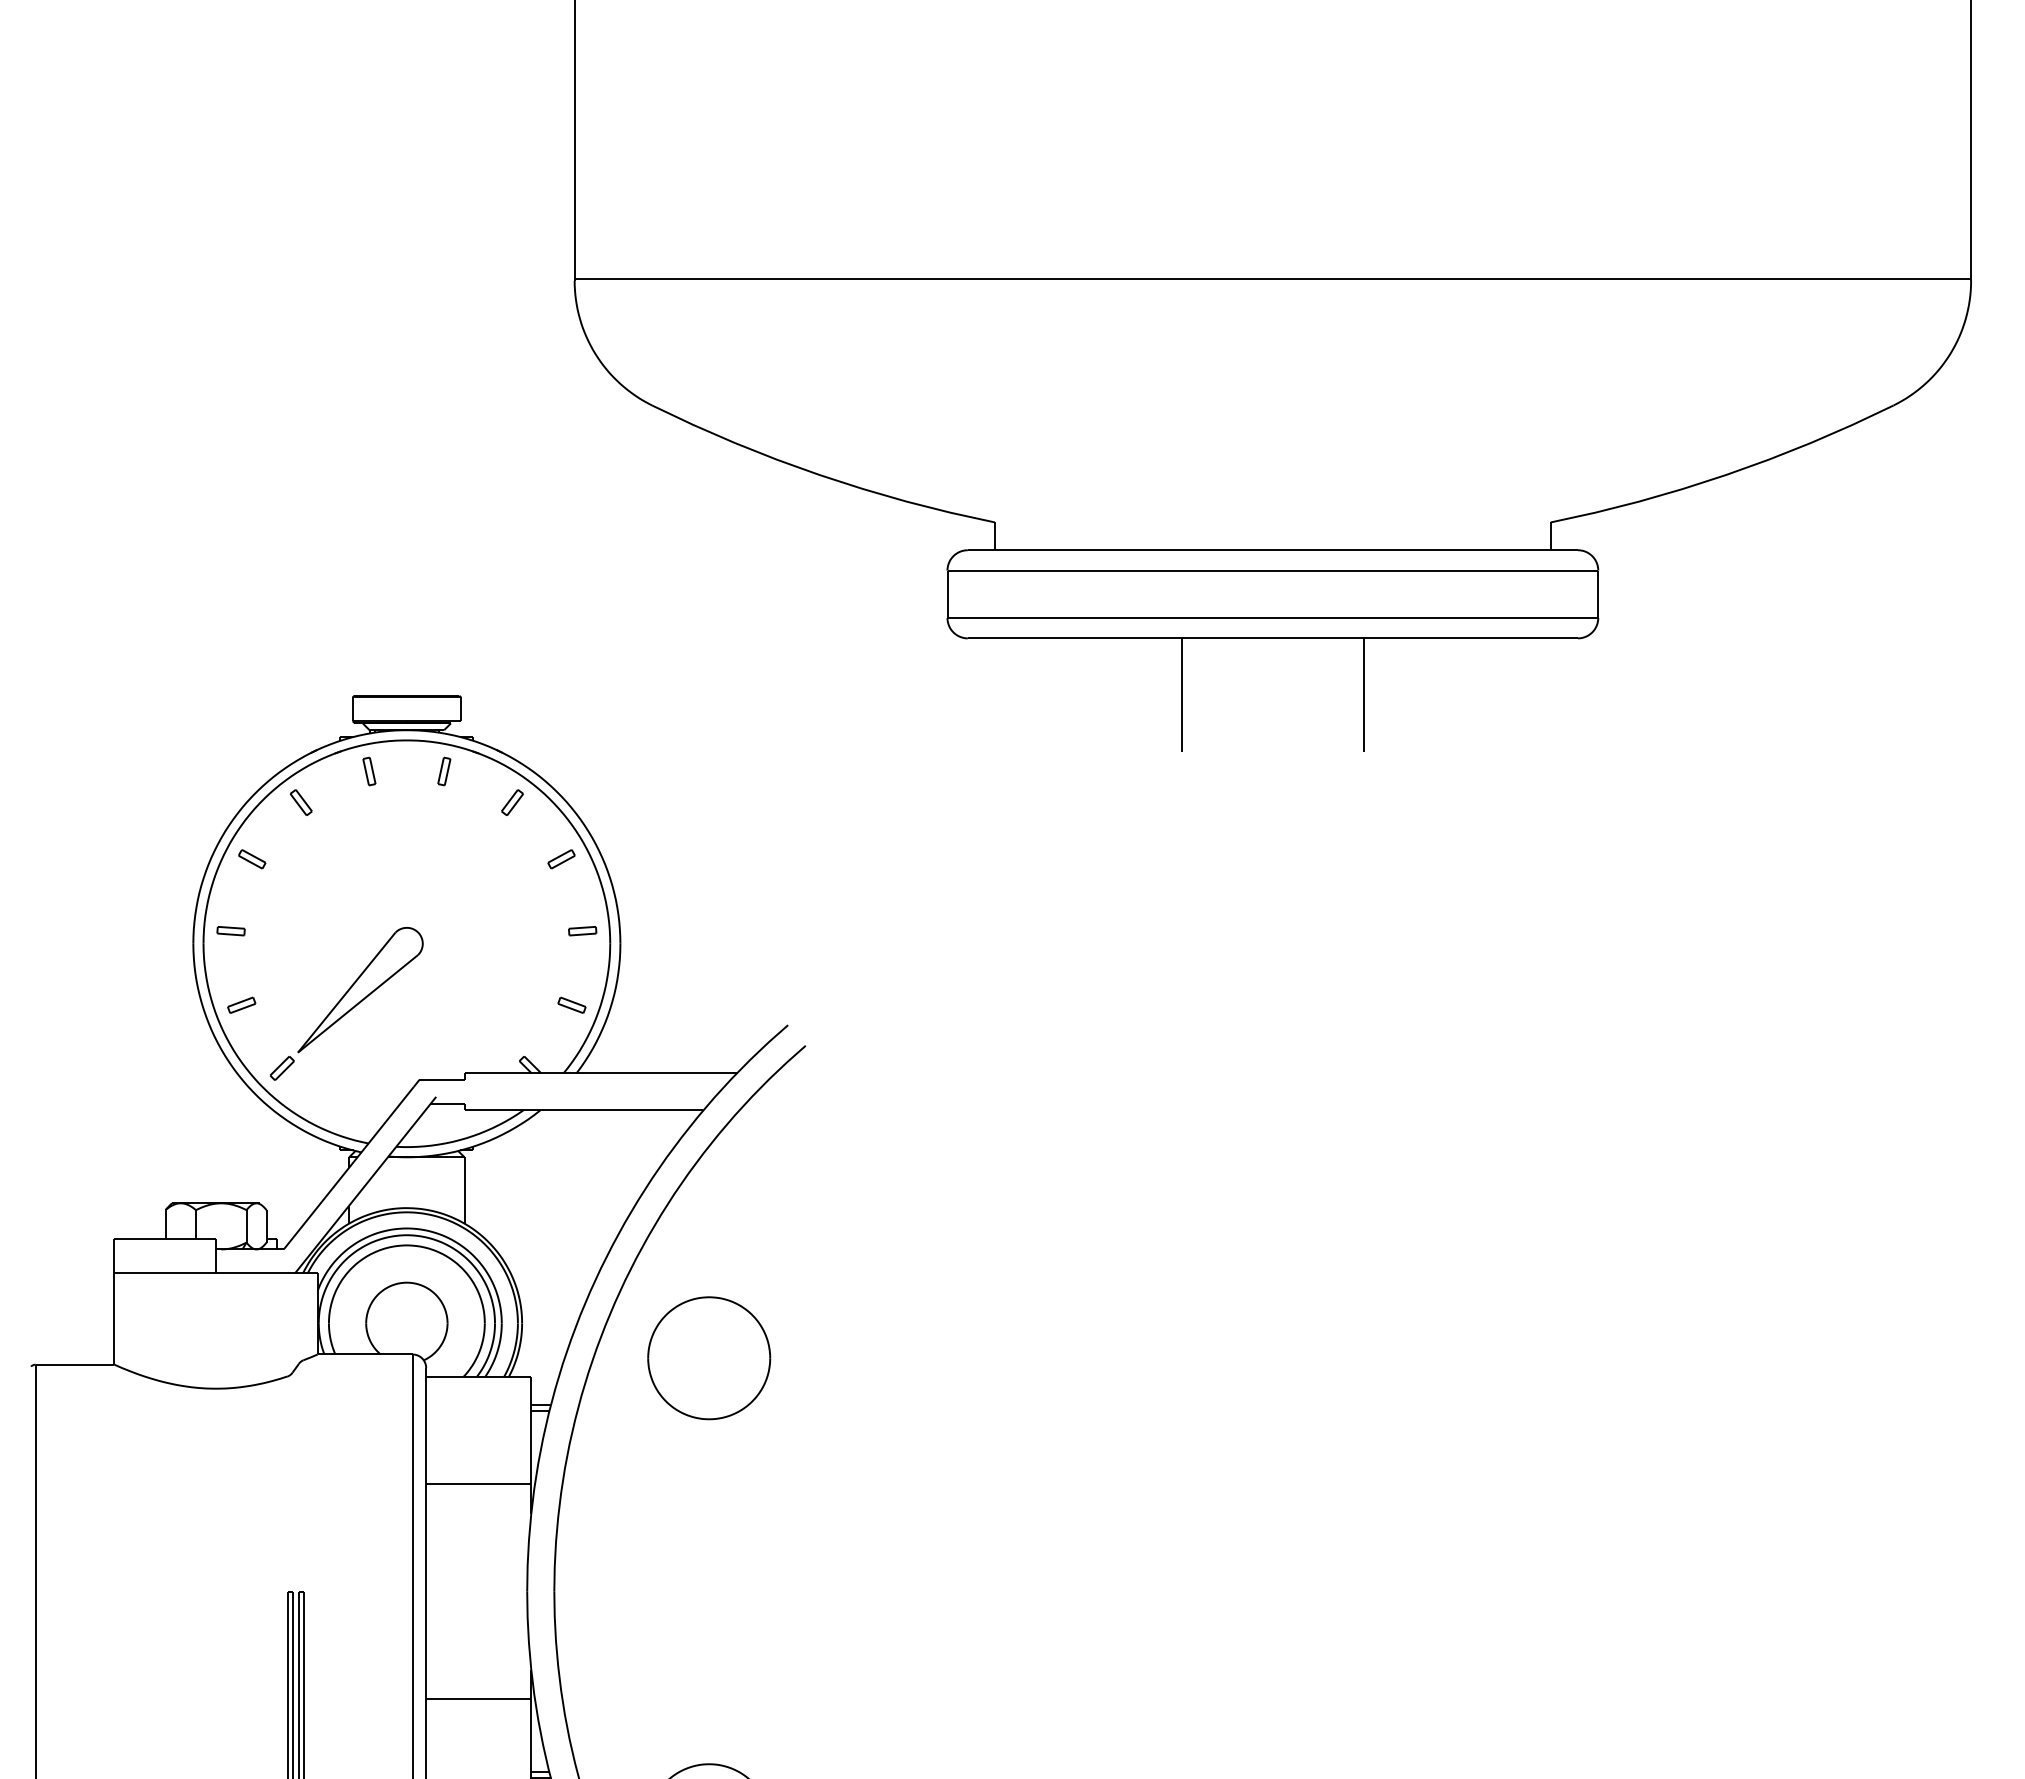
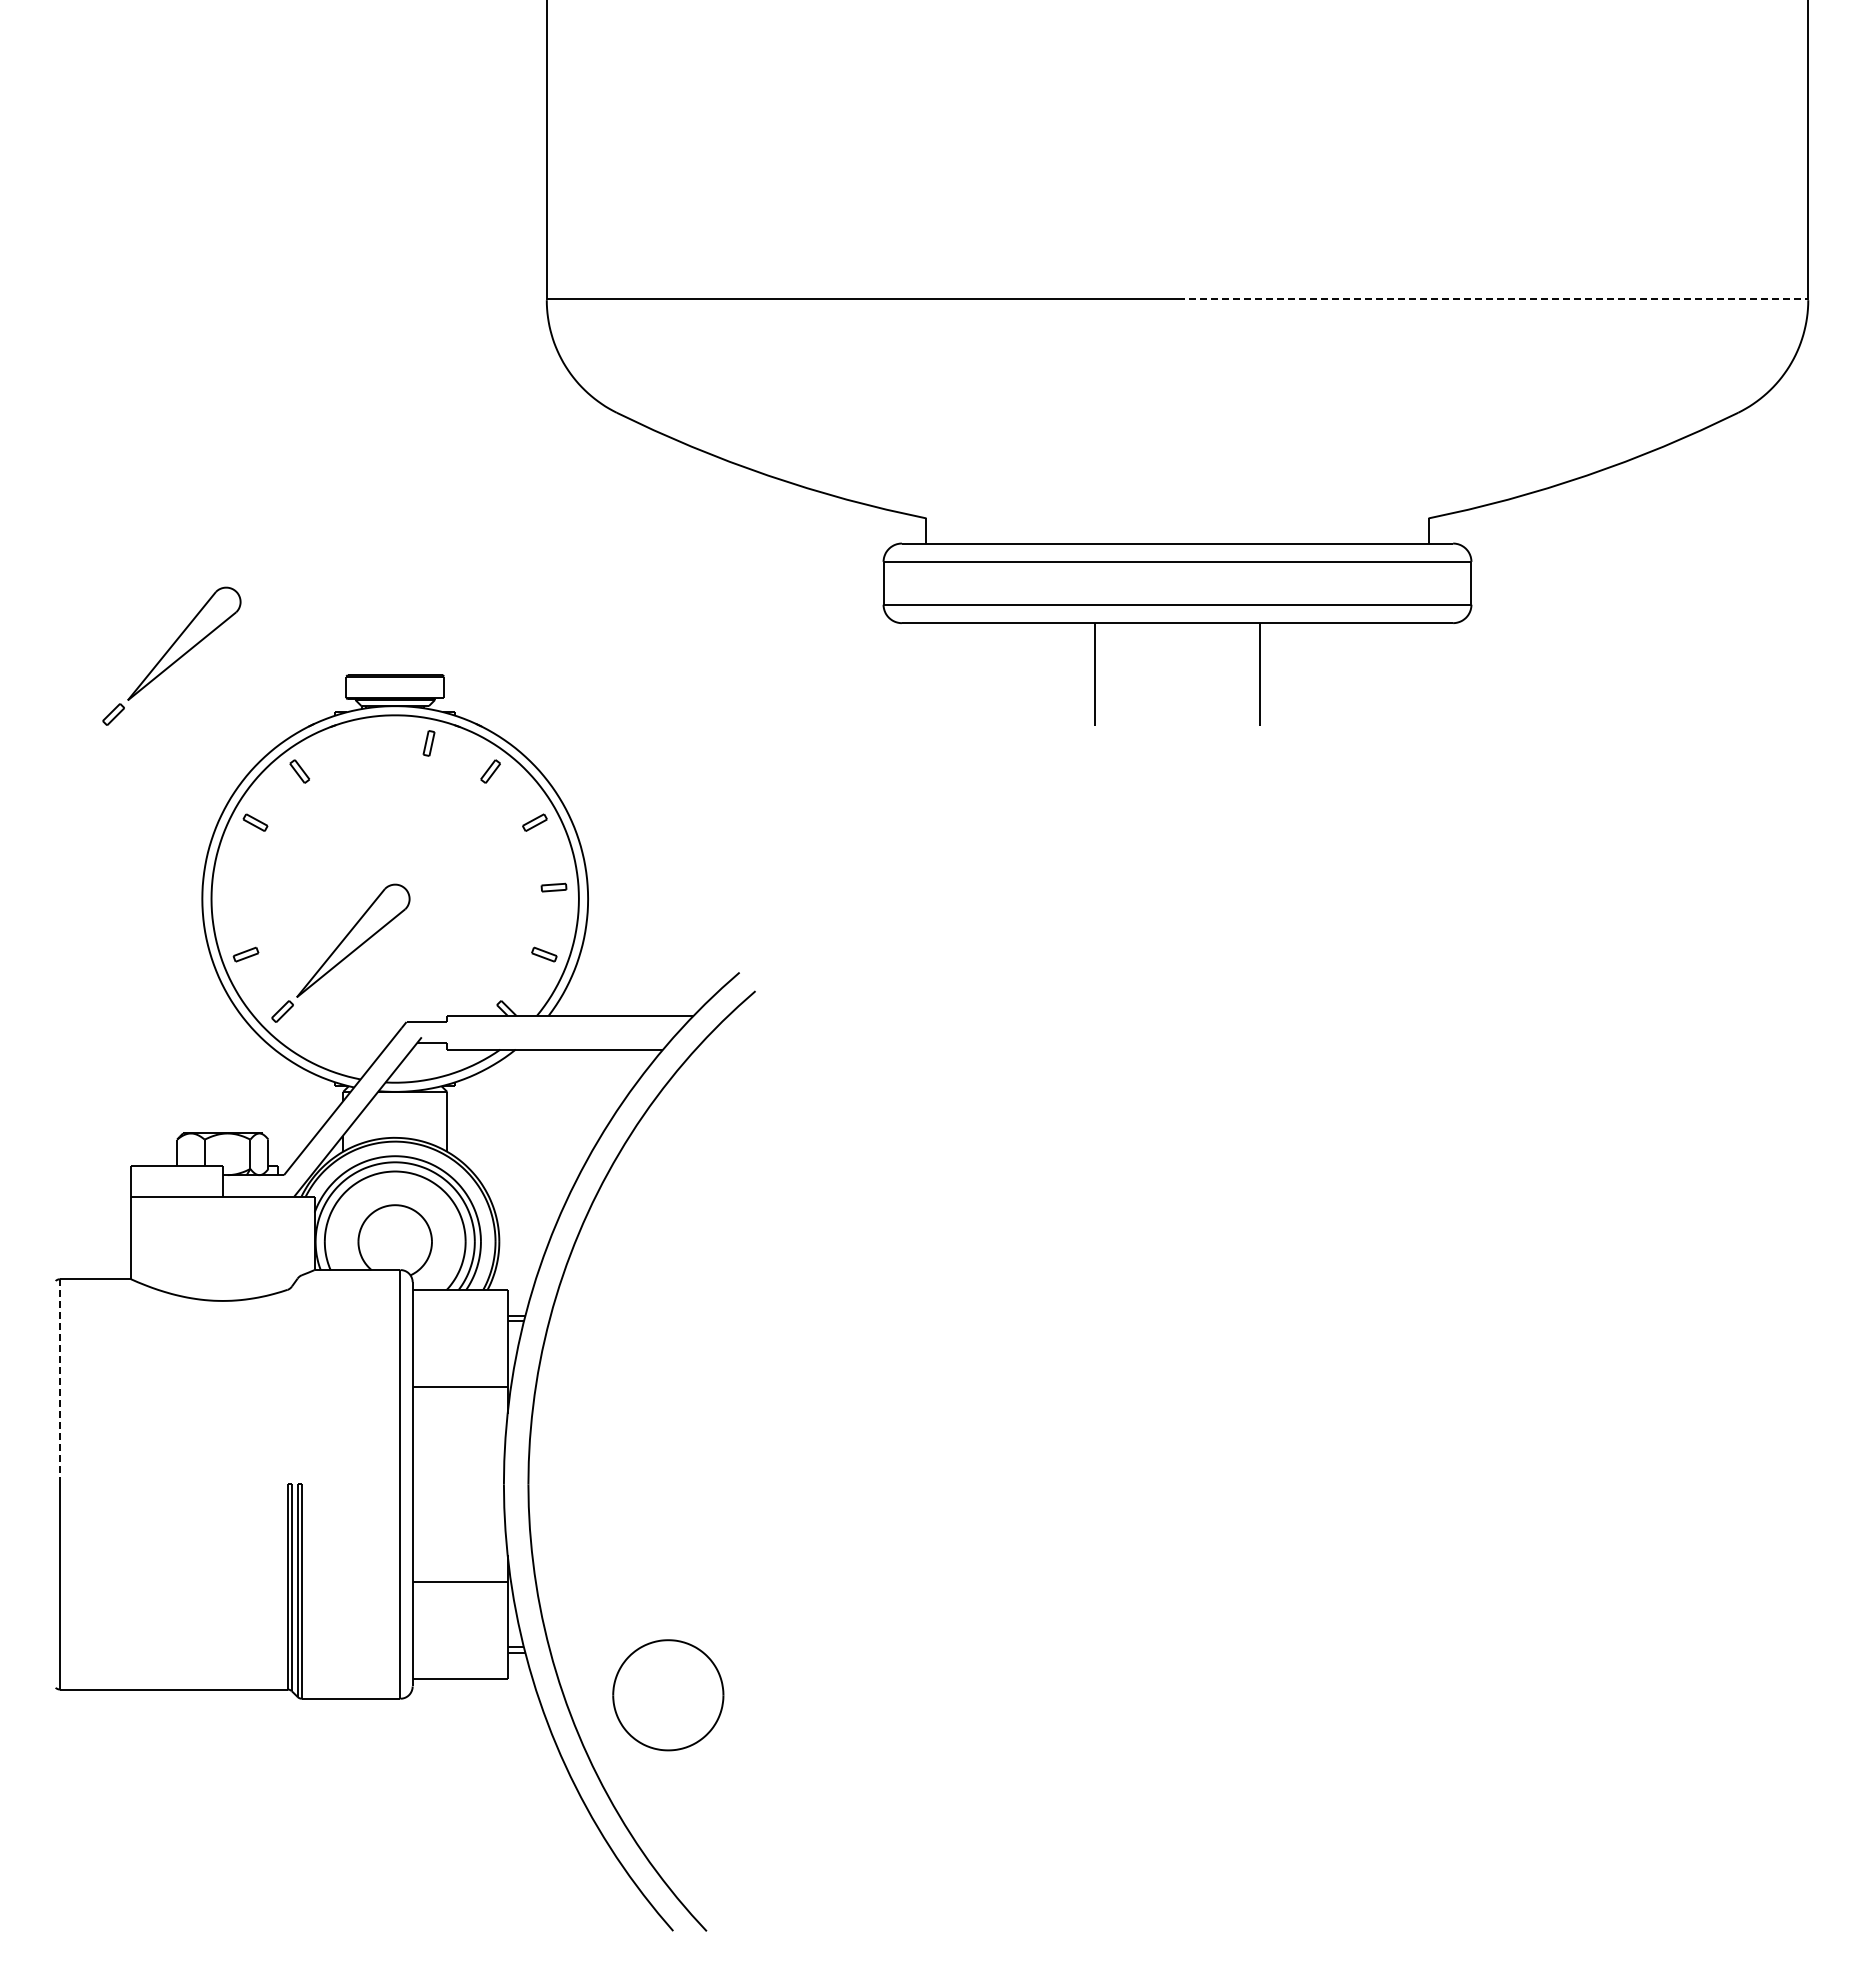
line: (1622, 278) -> (1493, 298), solid -> dashed
part: (159, 674) -> (171, 655), added
part: (369, 771) -> (361, 743), removed
part: (231, 931) -> (236, 887), removed
part: (709, 1358) -> (668, 1273), removed
line: (36, 1477) -> (60, 1381), solid -> dashed

